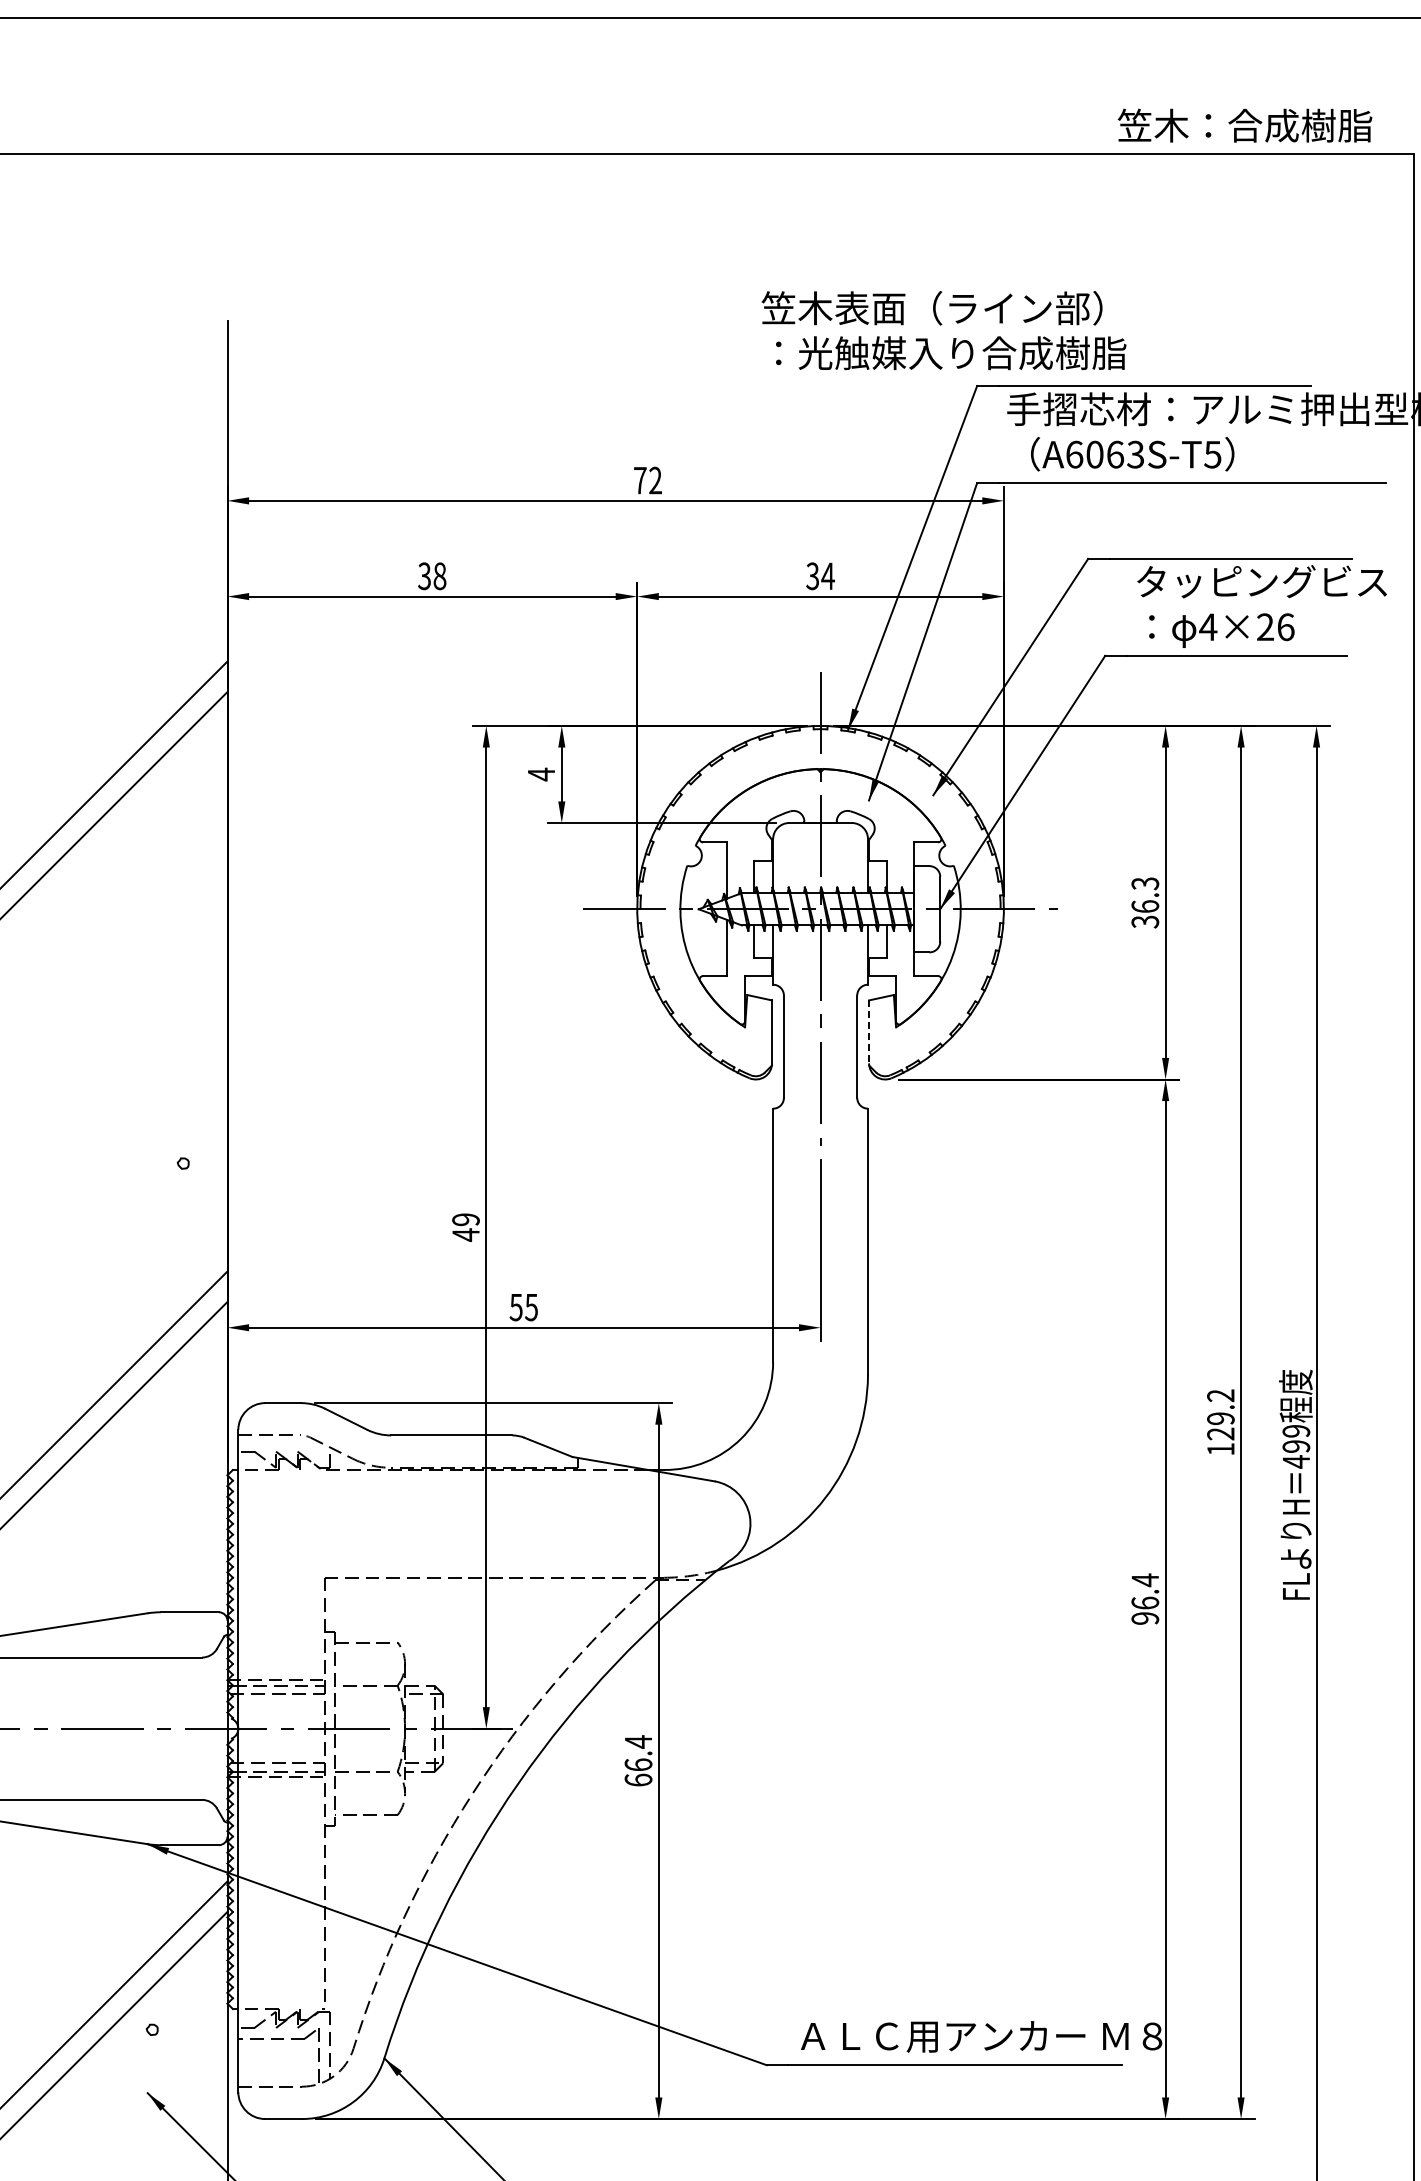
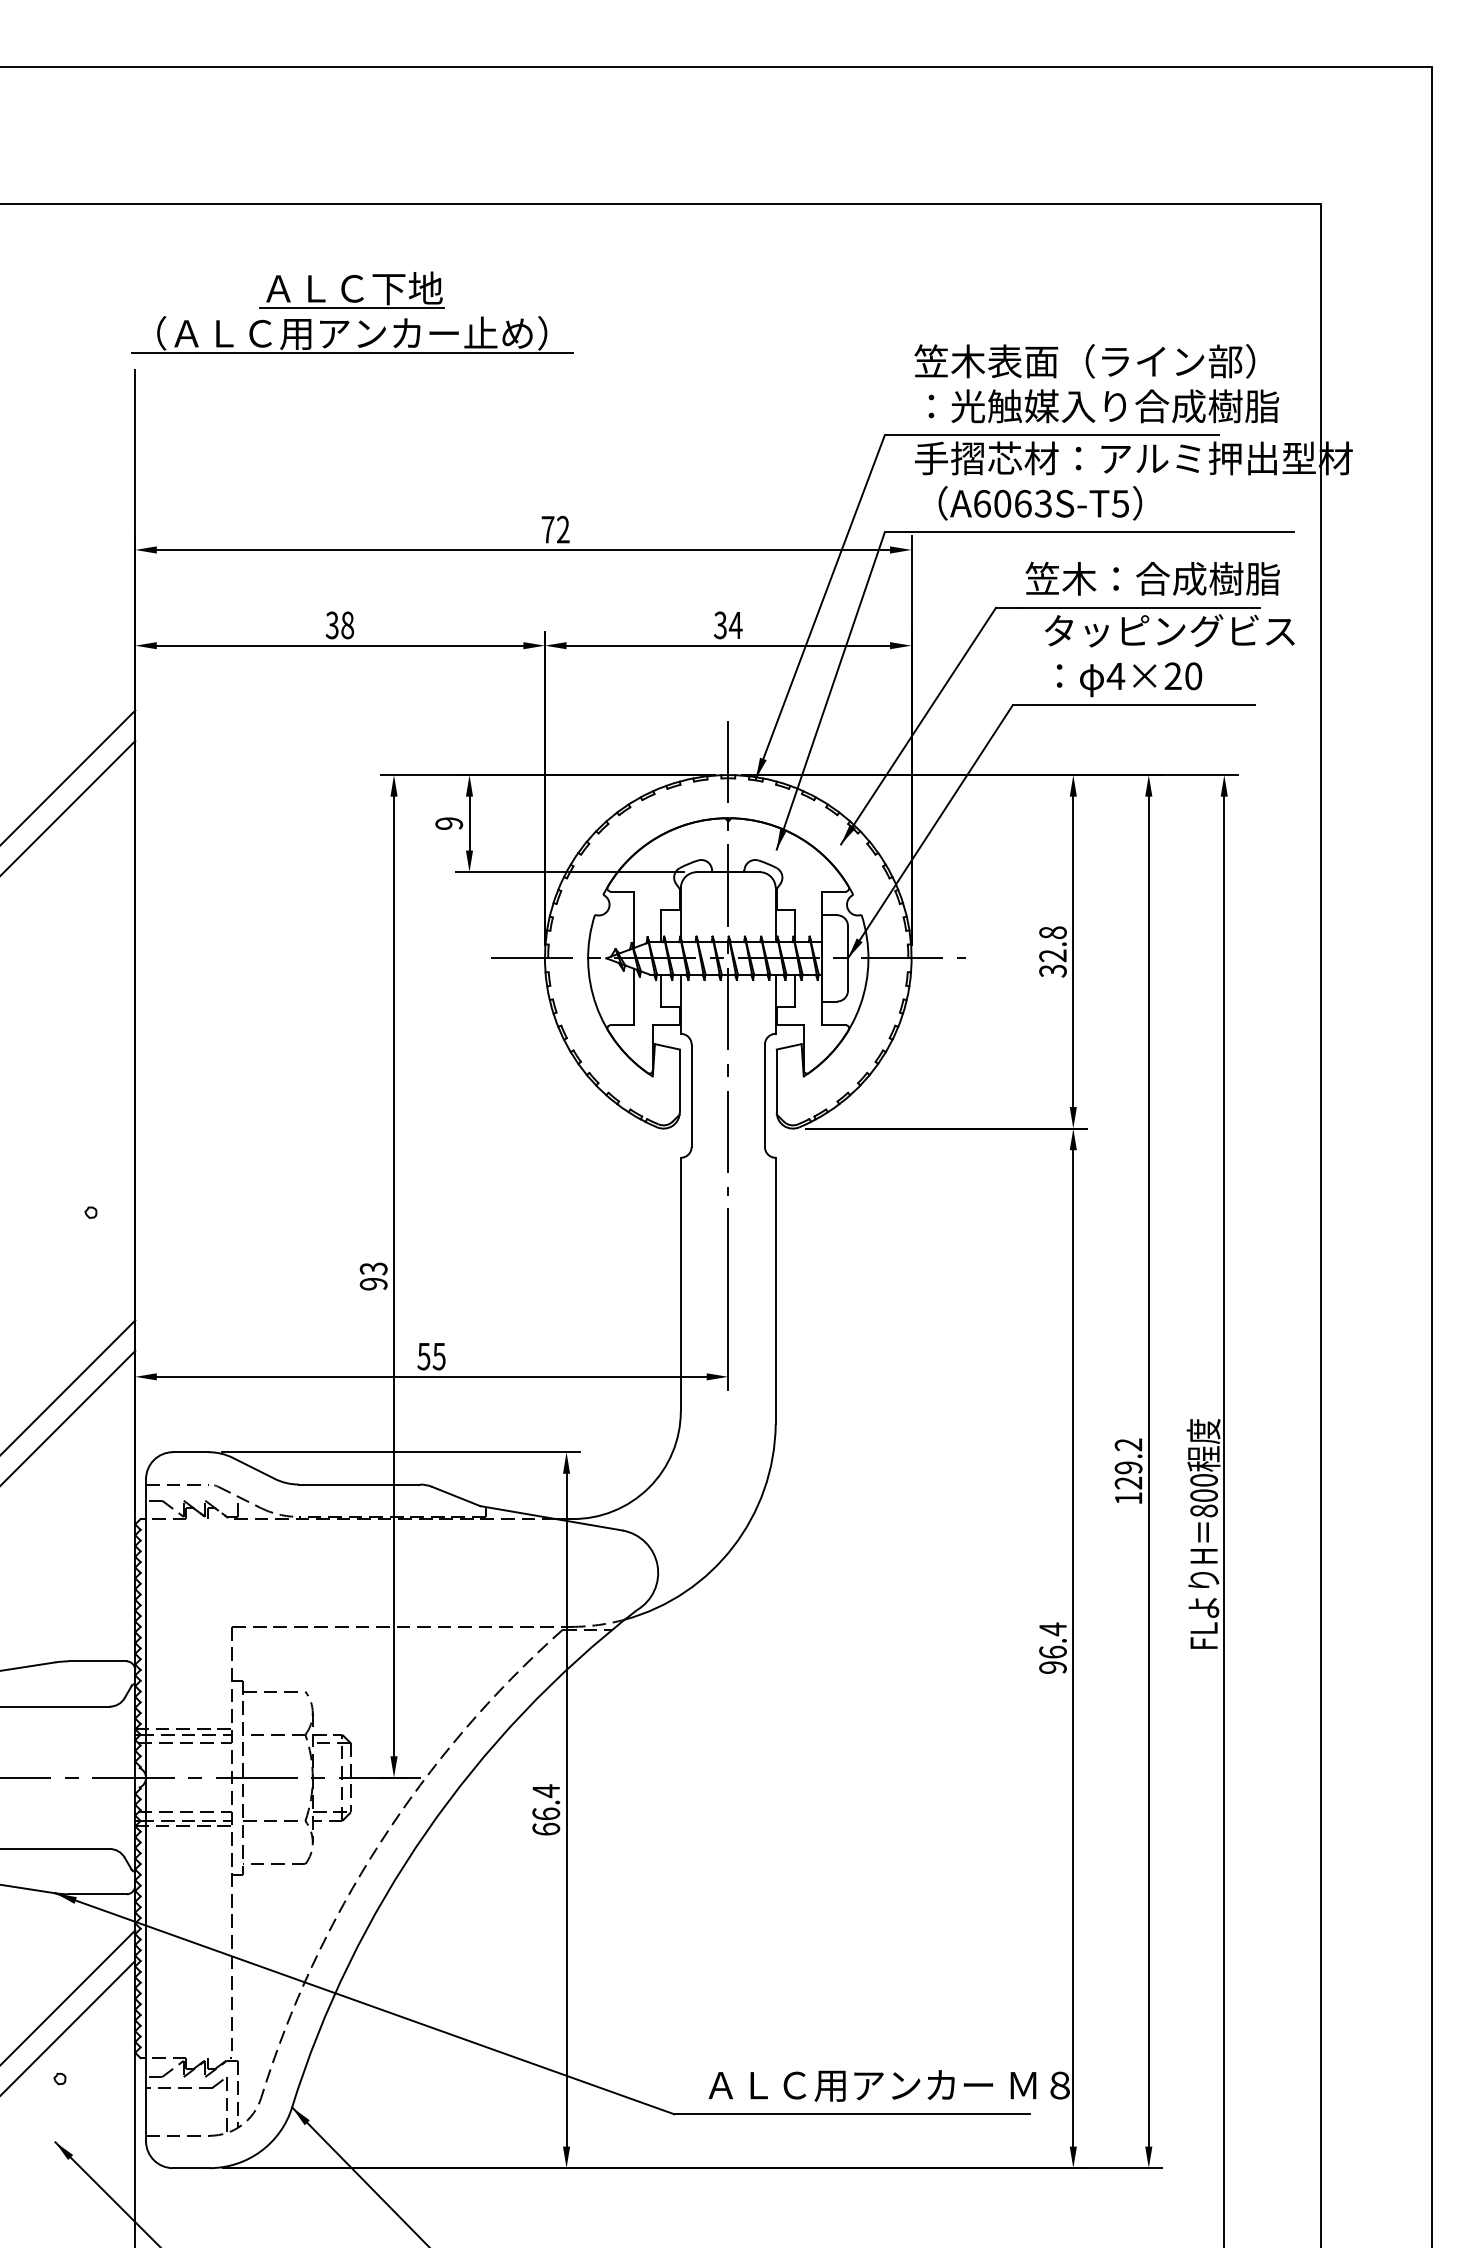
text: (1244, 125) -> (1152, 578), moved
part: (444, 263) -> (352, 312), added
text: (943, 330) -> (1096, 383), moved
text: (1285, 627) -> (1193, 676), 4×26 -> 4×20
text: (541, 774) -> (449, 823), 4 -> 9
text: (1144, 895) -> (1052, 944), 36.3 -> 32.8
line: (868, 1032) -> (776, 1081), dashed -> solid
text: (465, 1227) -> (373, 1276), 49 -> 93
text: (1295, 1446) -> (1203, 1495), 499 -> 800

